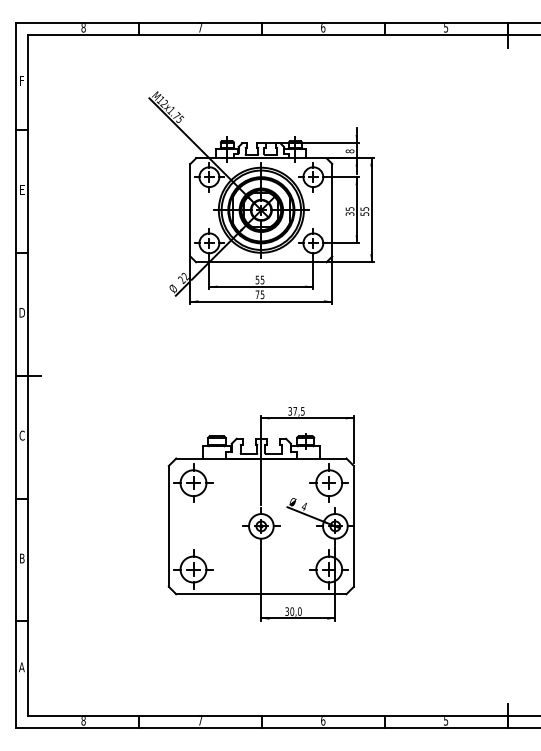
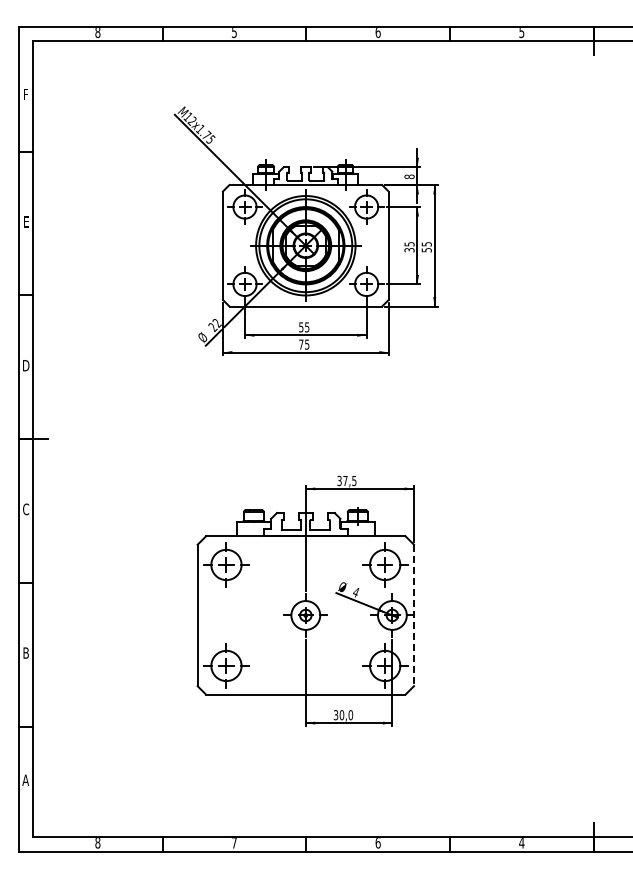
text: (200, 28) -> (234, 33), 7 -> 5
line: (354, 526) -> (414, 615), solid -> dashed
text: (445, 721) -> (521, 843), 5 -> 4

